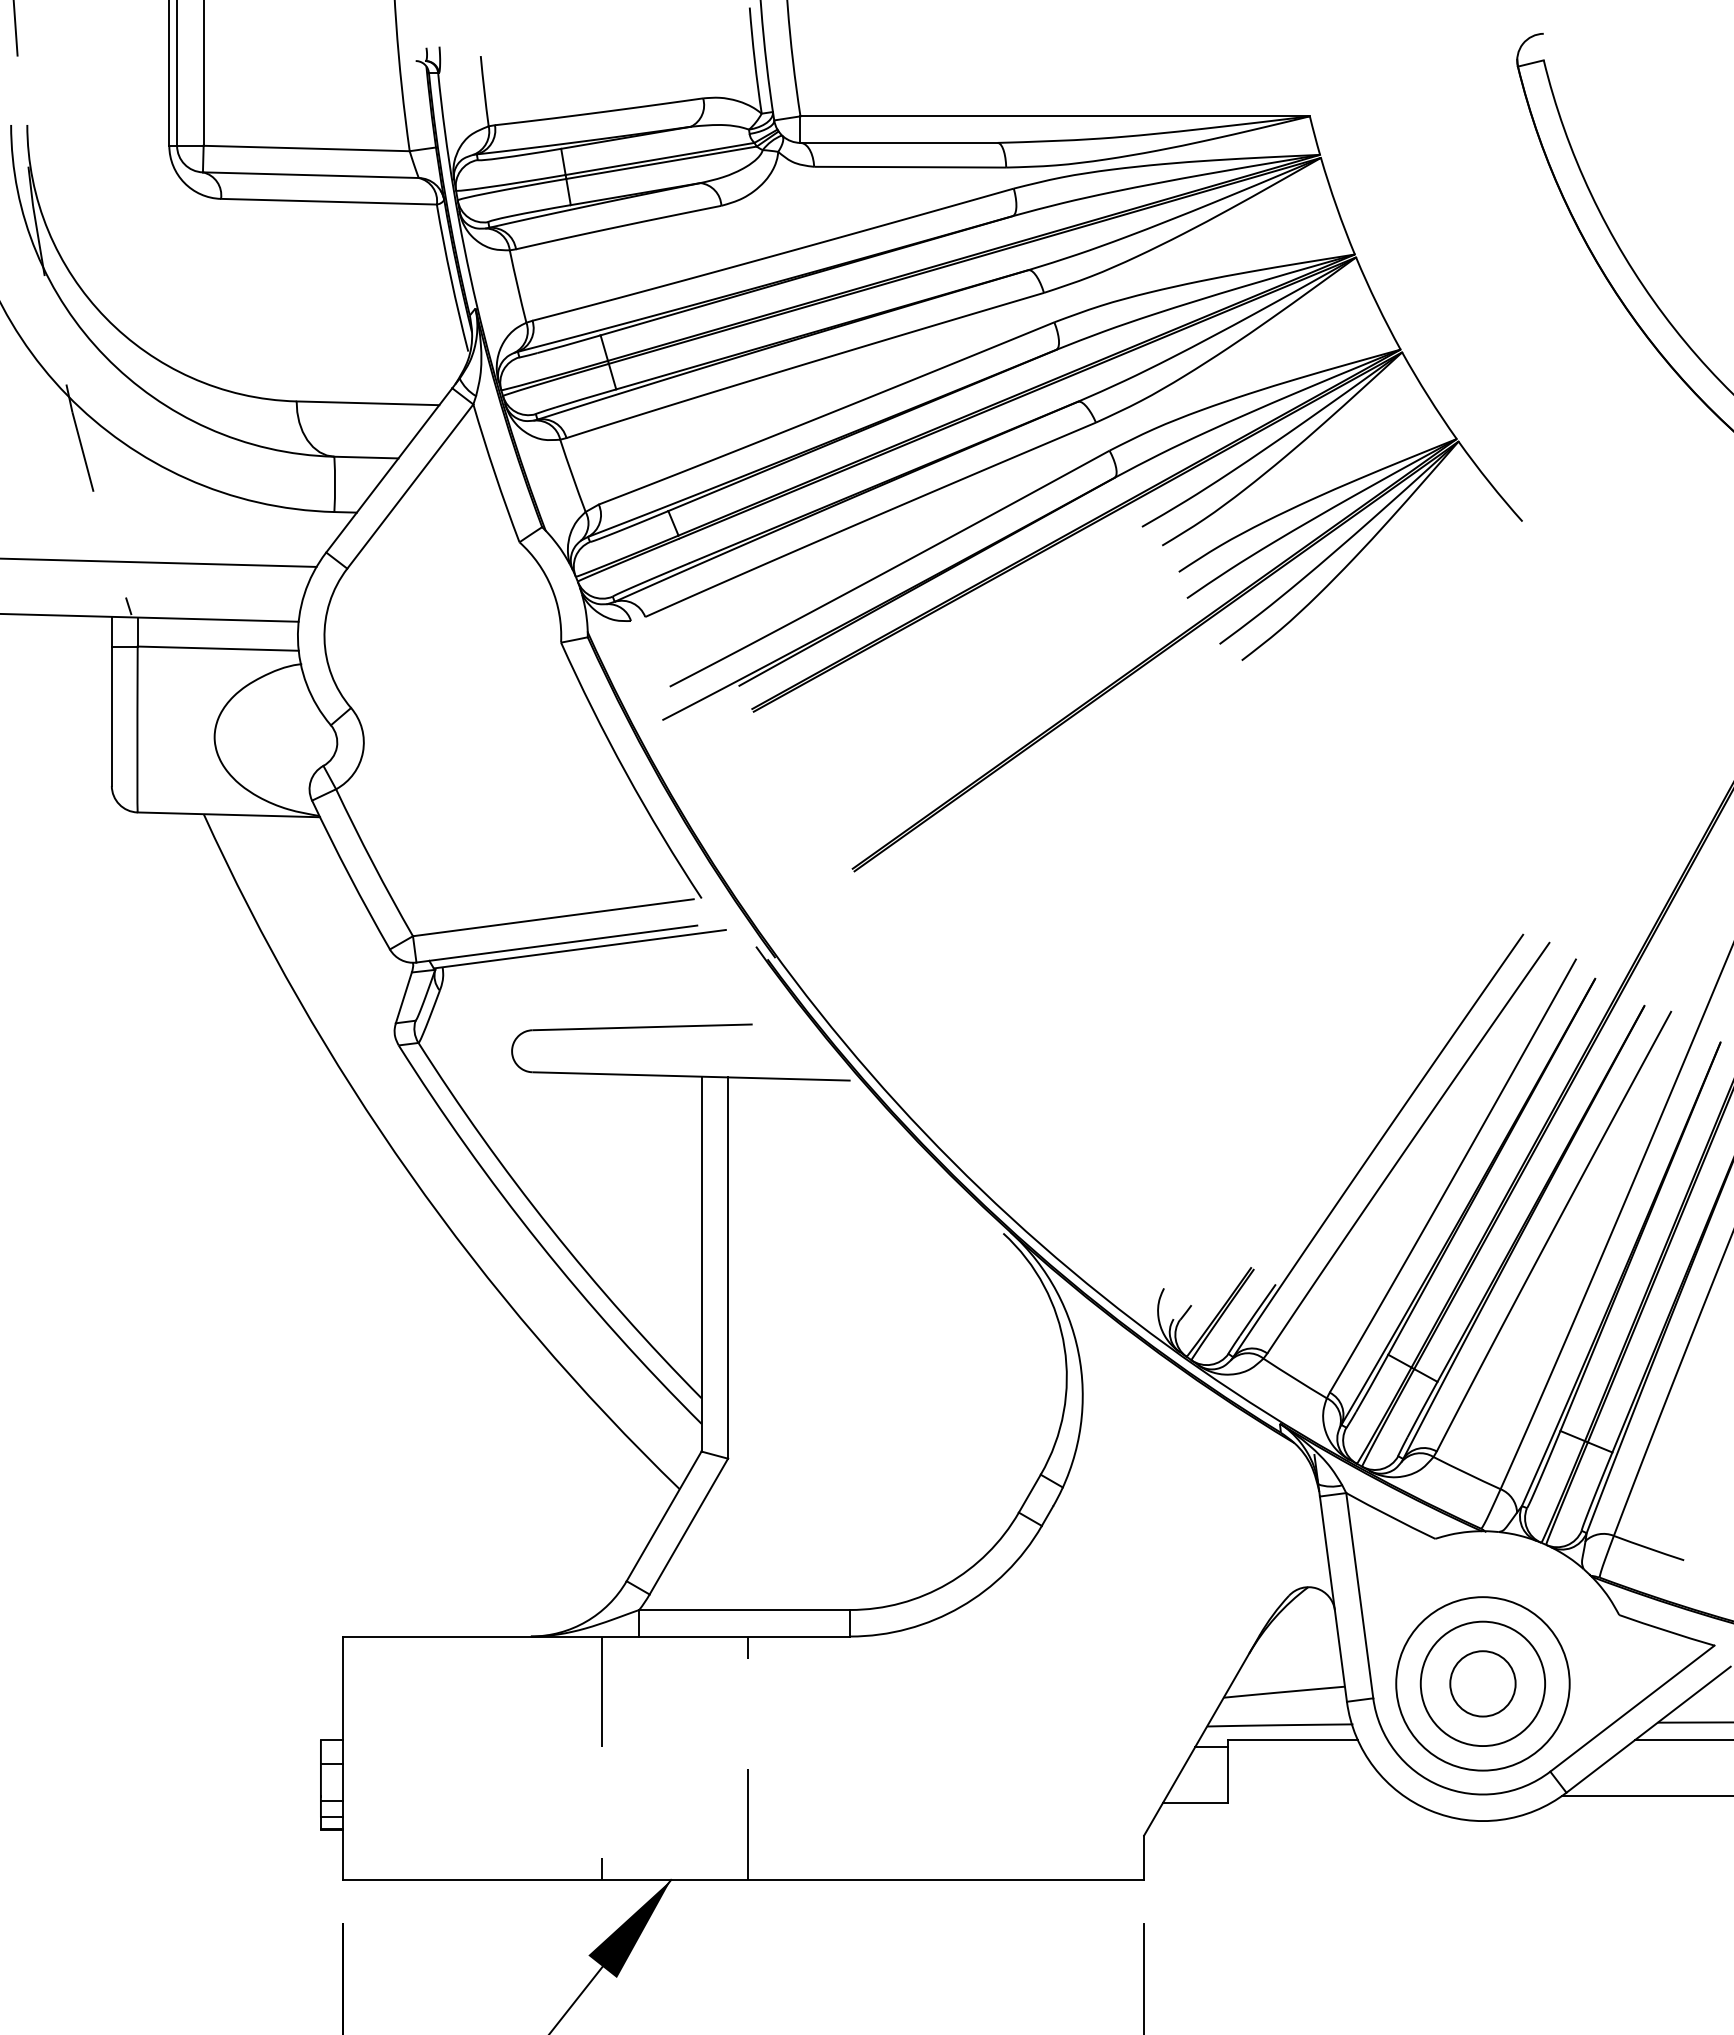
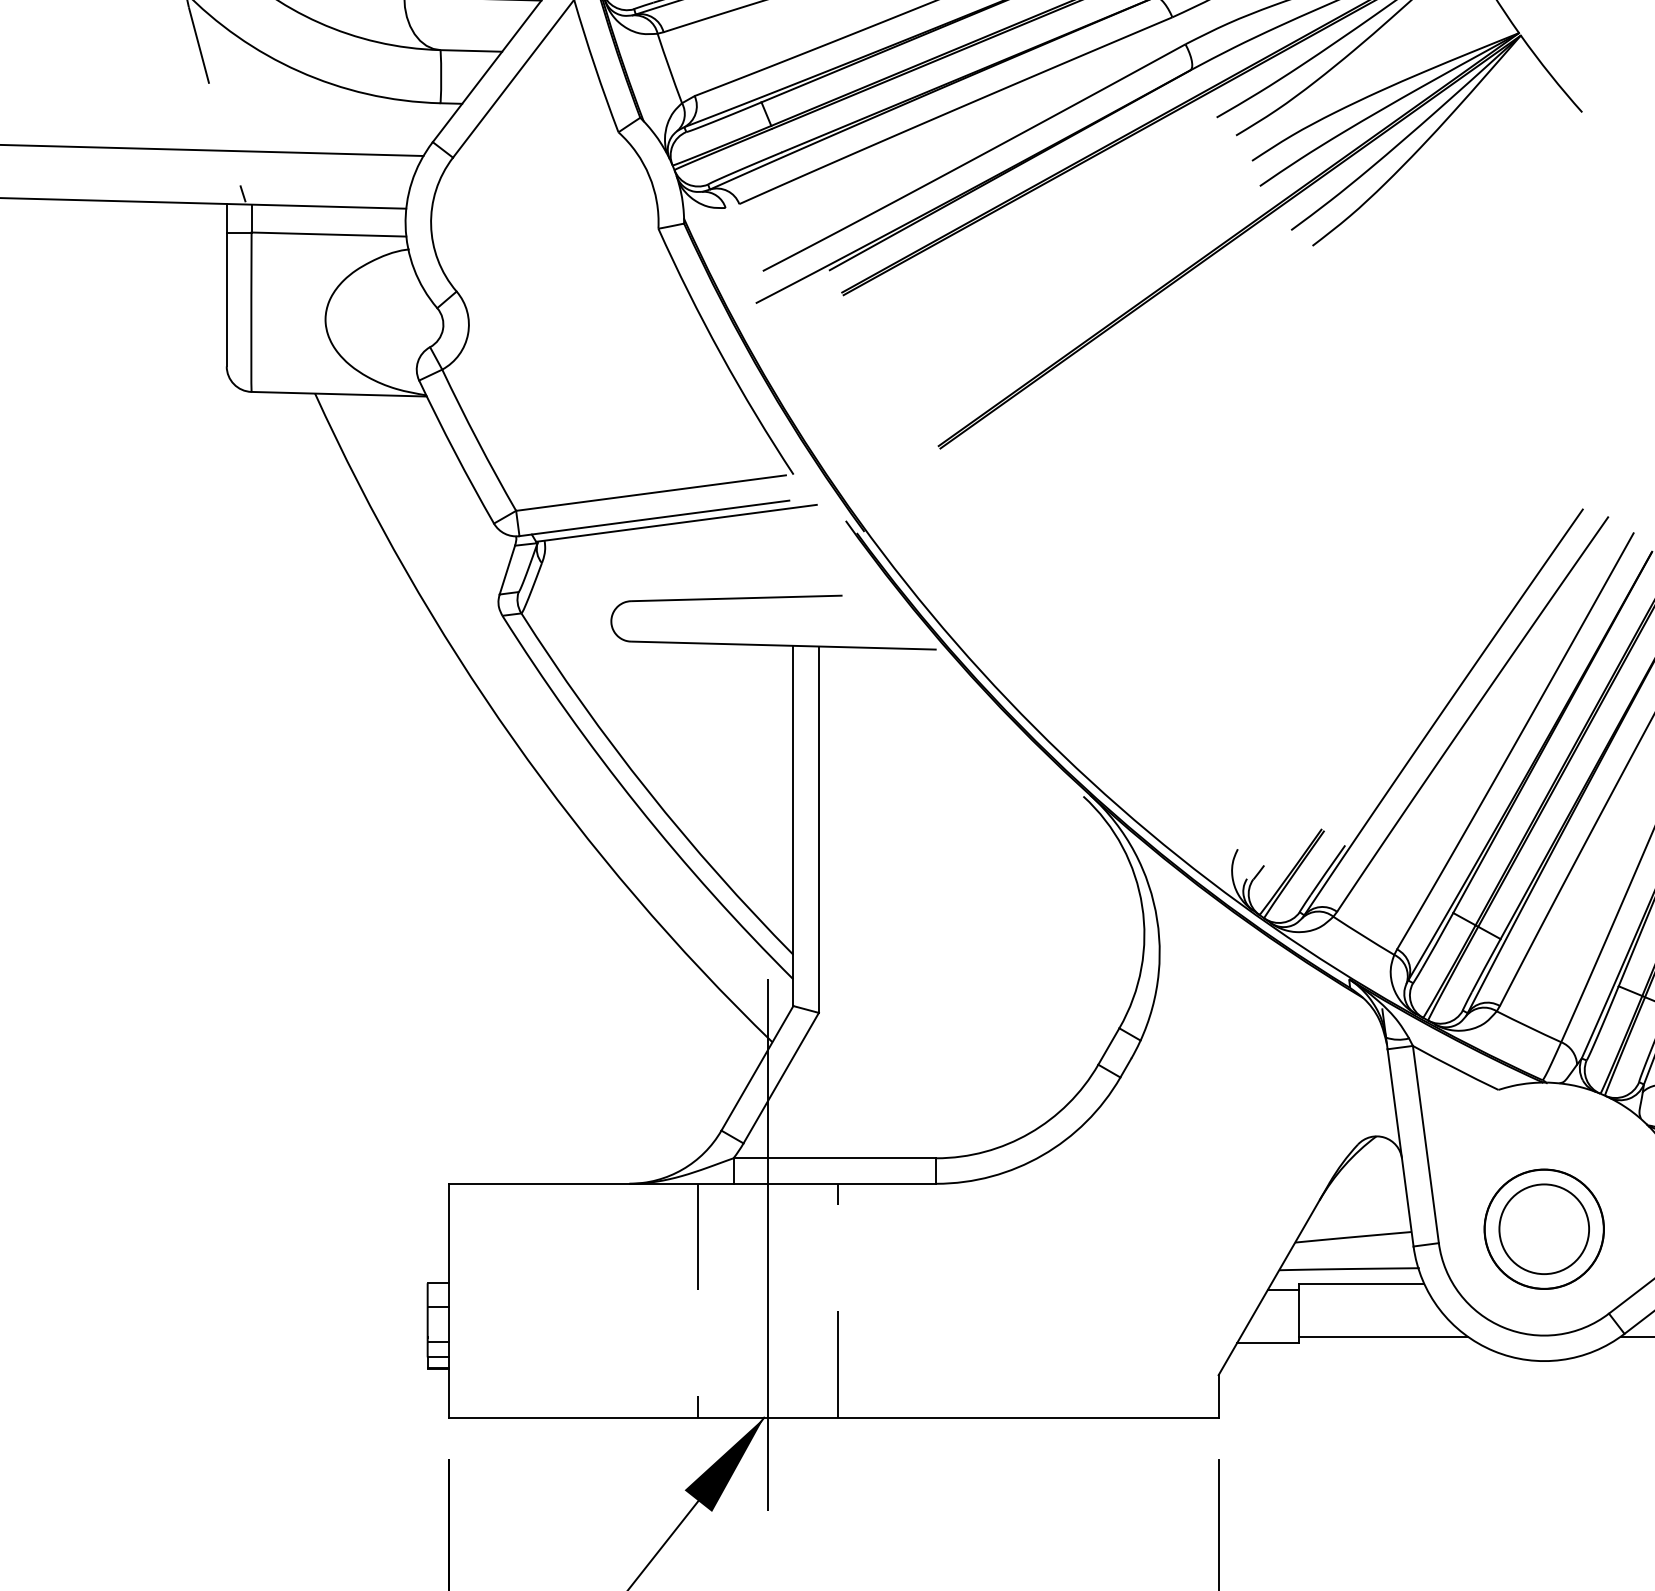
line: (674, 1667) -> (767, 1213), added
circle: (1482, 1683) -> (1543, 1228), size x0.71
circle: (1482, 1683) -> (1543, 1228), size x1.43
line: (1315, 1795) -> (1383, 1336), added

